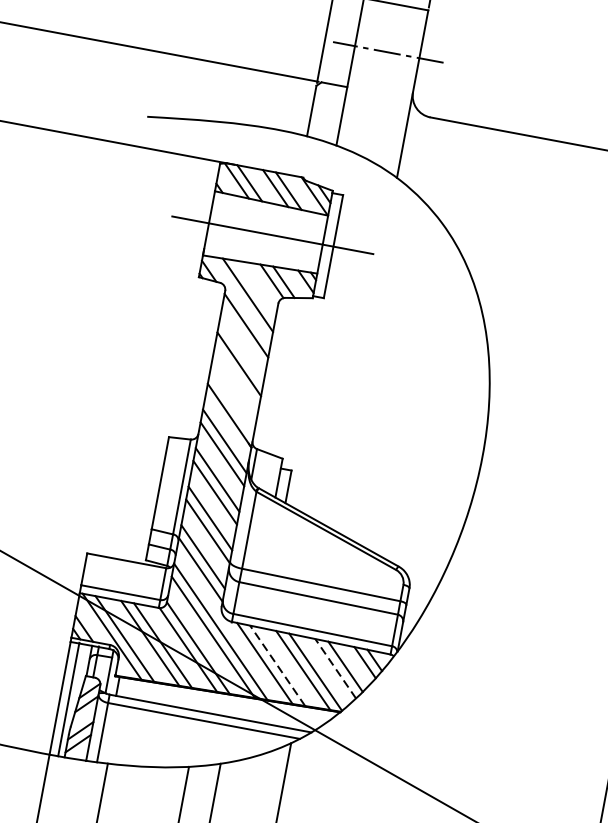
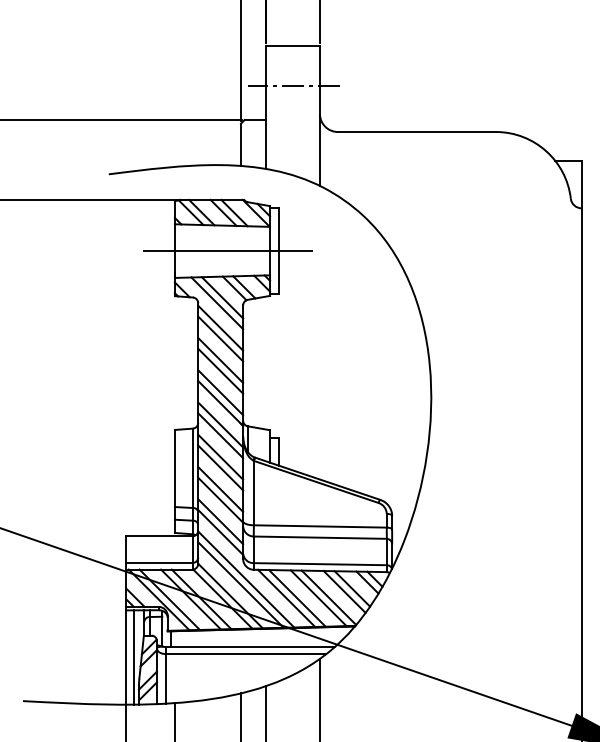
line: (255, 289) -> (222, 297), added
line: (243, 338) -> (220, 338), added
line: (236, 376) -> (220, 370), added
line: (231, 402) -> (220, 392), added
line: (276, 665) -> (296, 598), dashed -> solid
line: (335, 668) -> (344, 591), dashed -> solid

